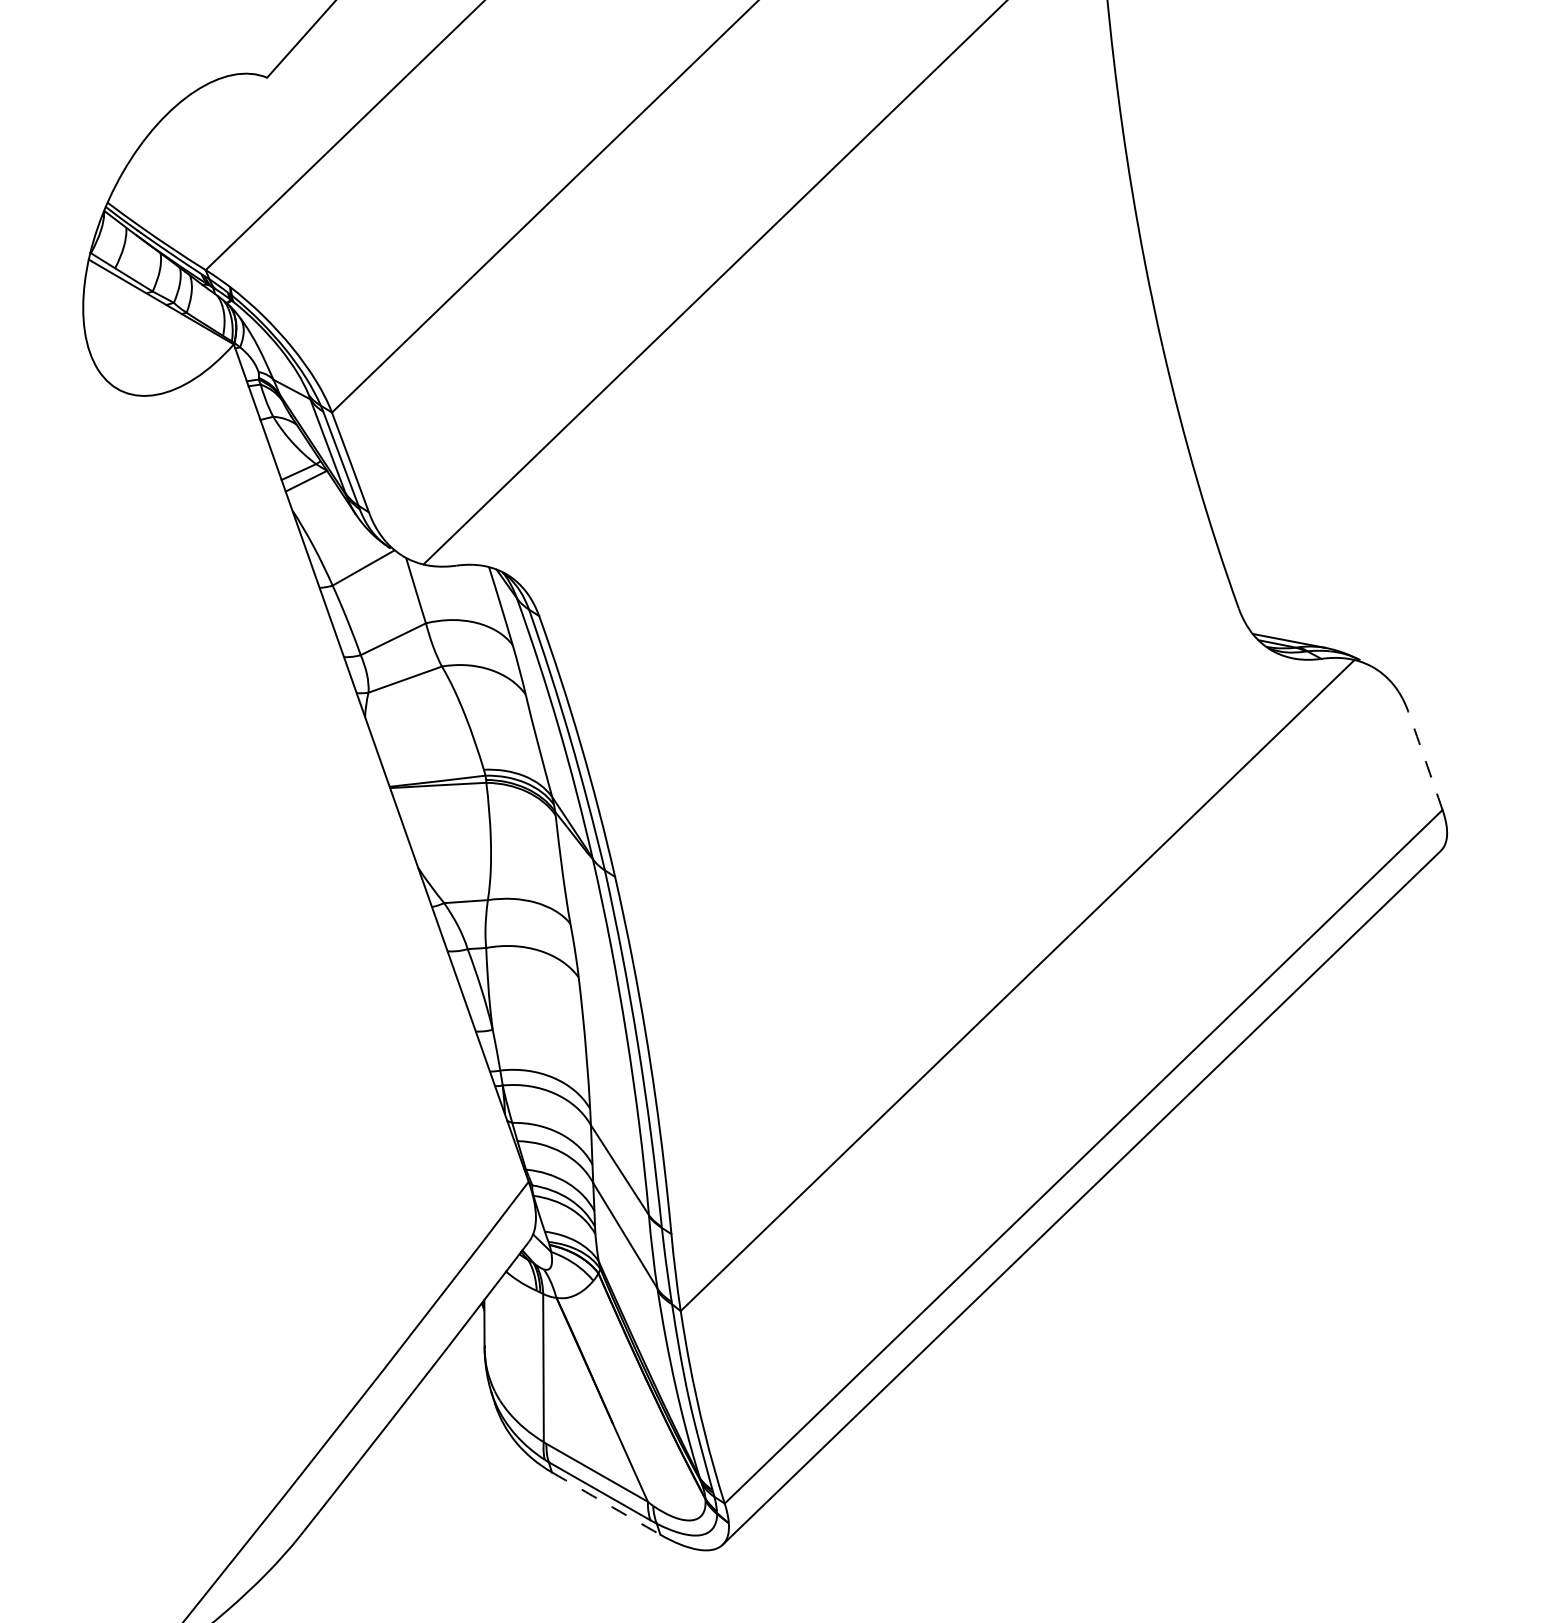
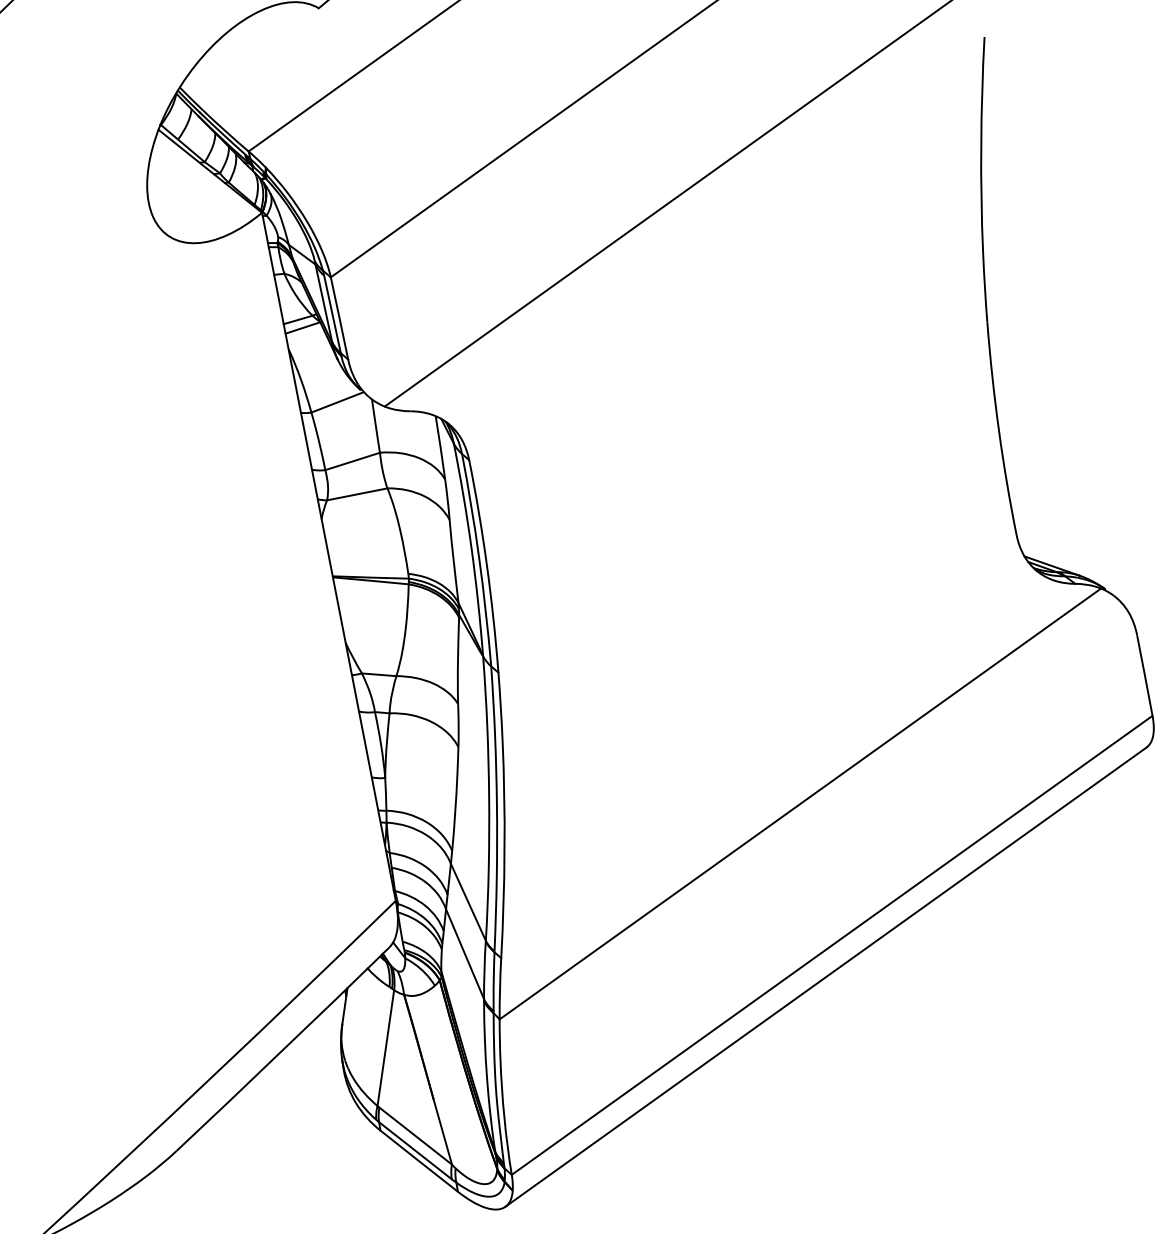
arc: (1425, 760) -> (1144, 675), dashed -> solid
arc: (606, 1503) -> (419, 1161), dashed -> solid

